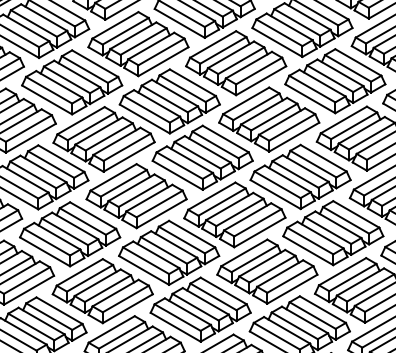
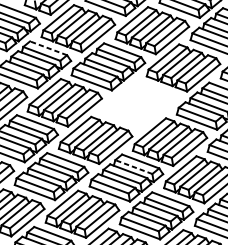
line: (95, 63) -> (48, 48), solid -> dashed
part: (202, 157) -> (138, 103), removed
line: (181, 240) -> (133, 167), solid -> dashed

